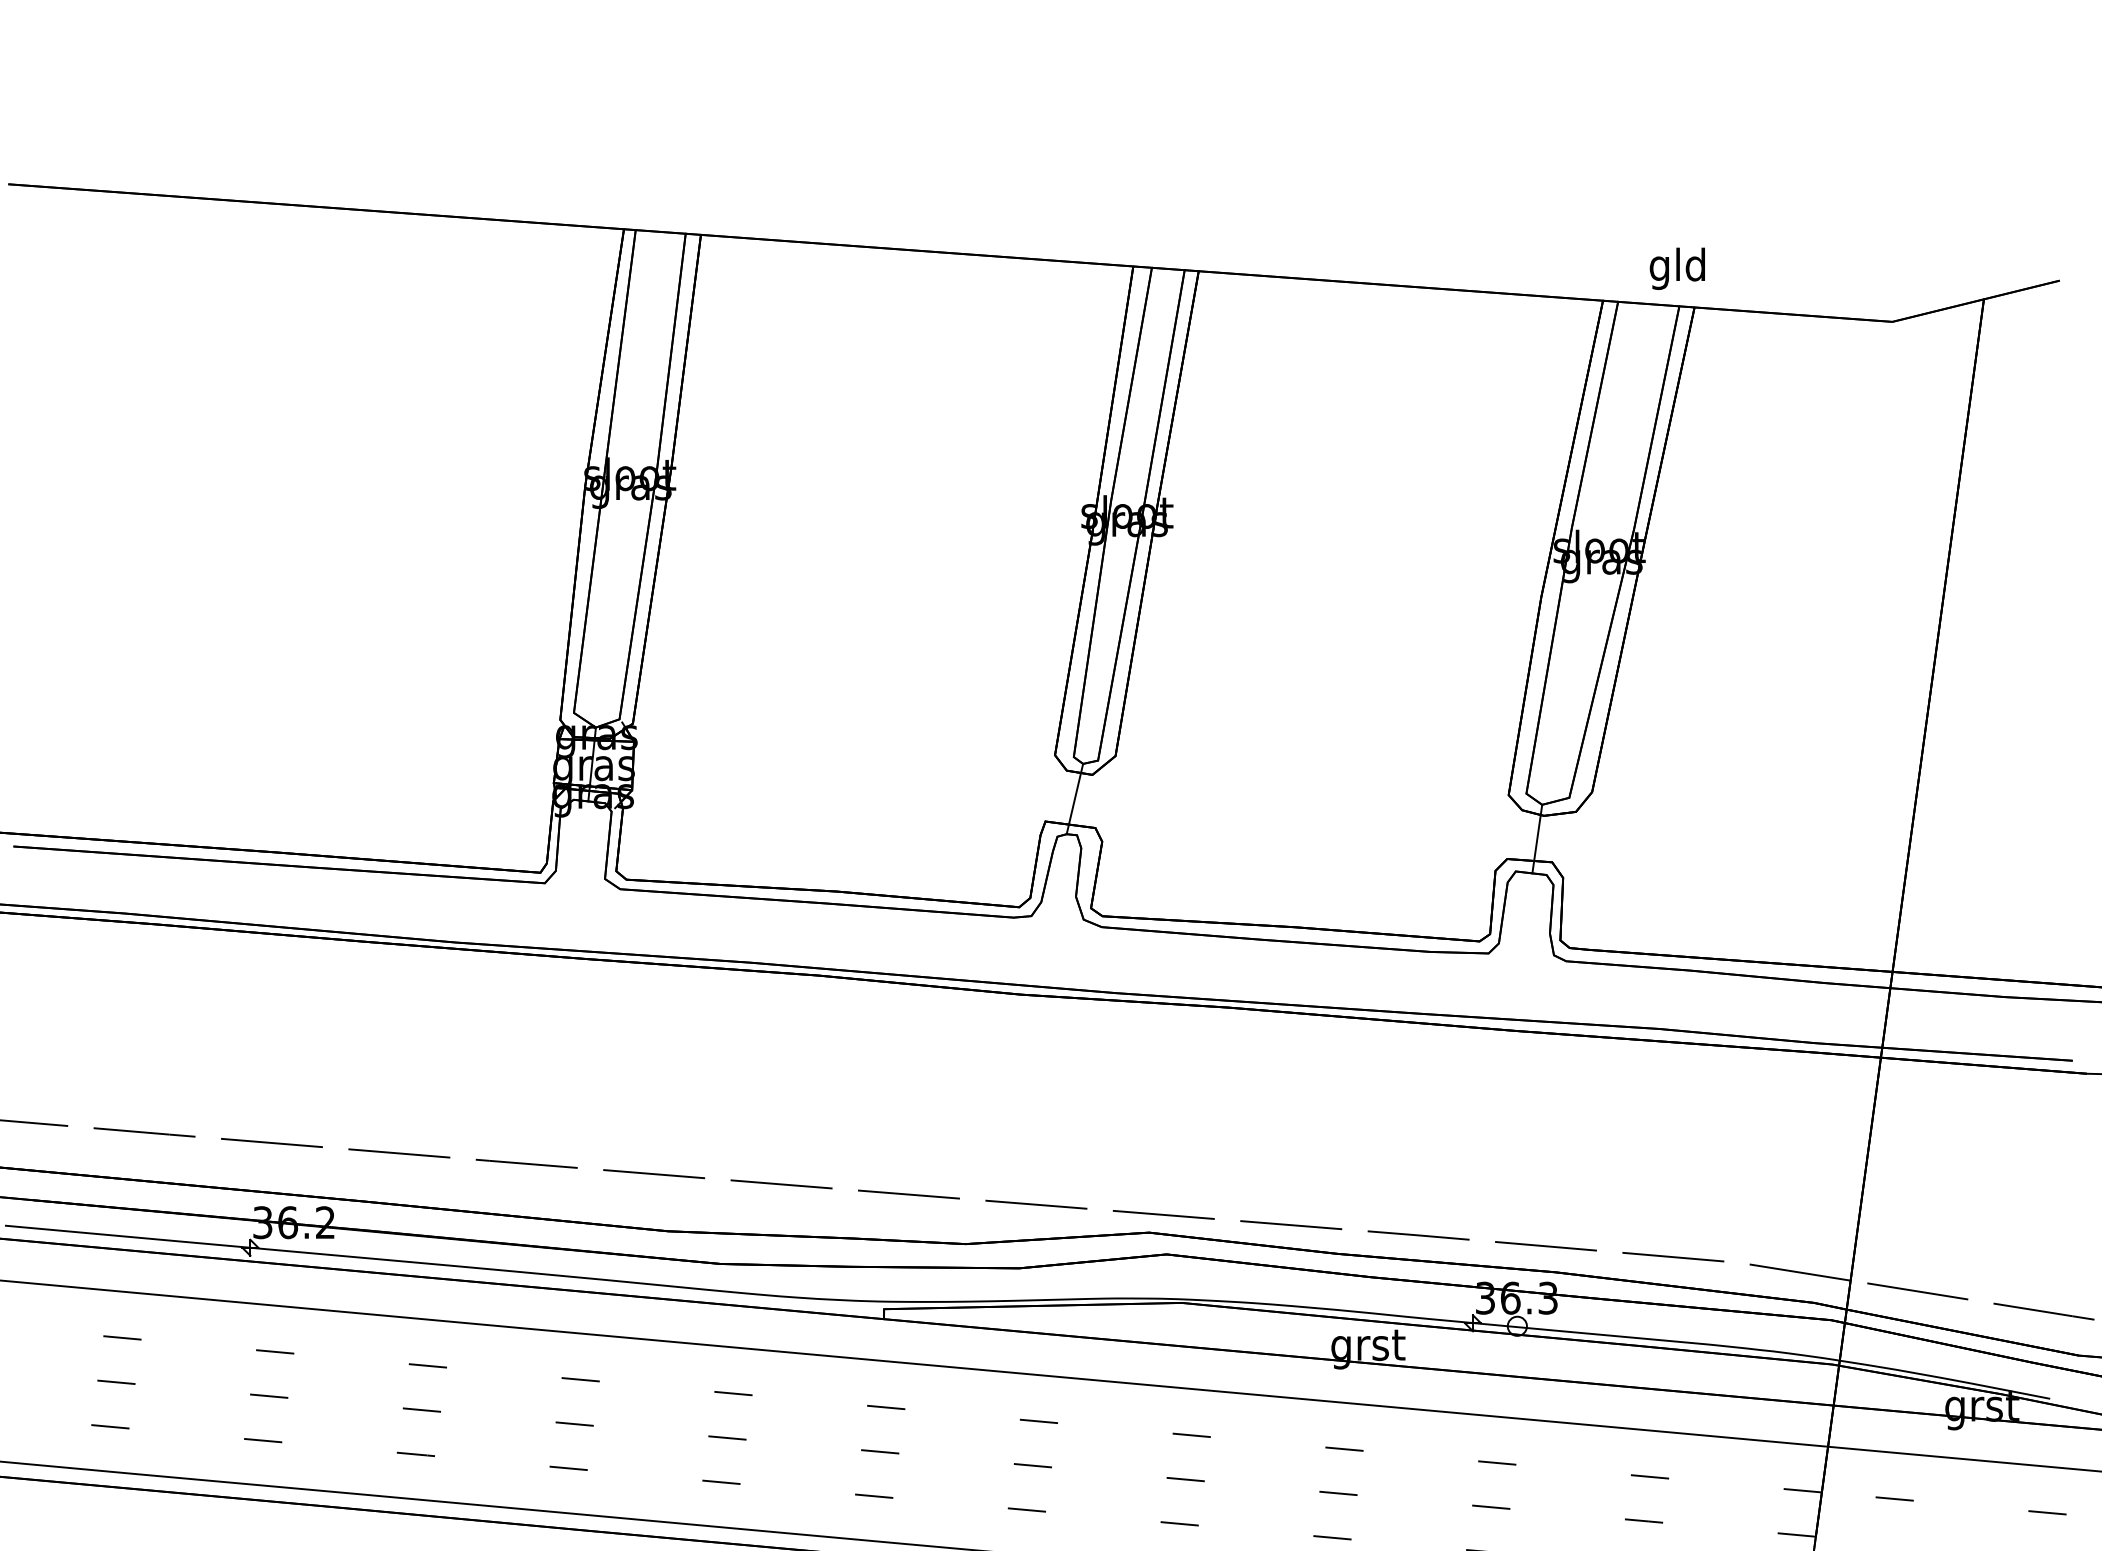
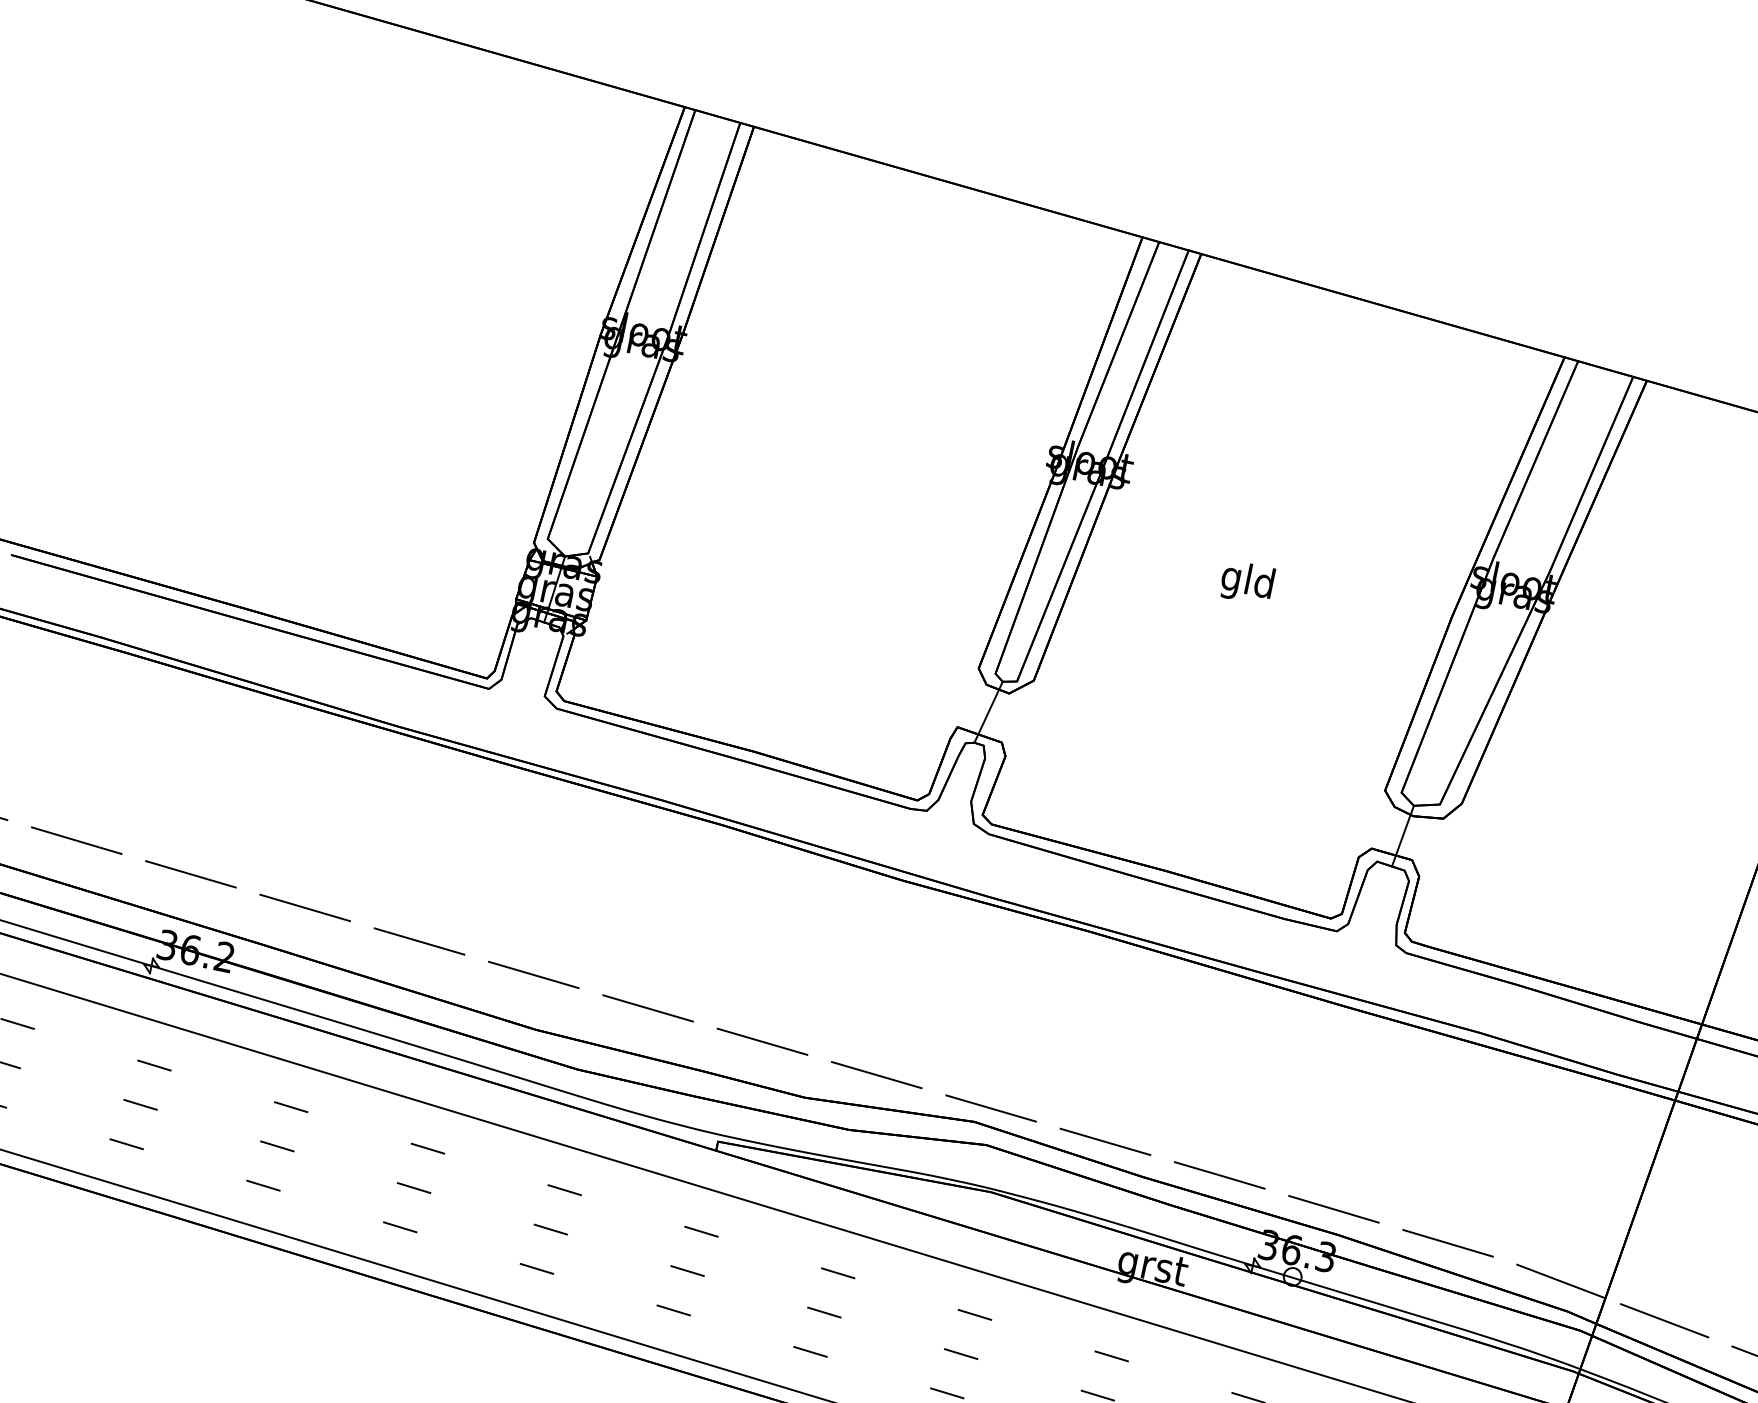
text: (1676, 268) -> (1246, 582), moved

